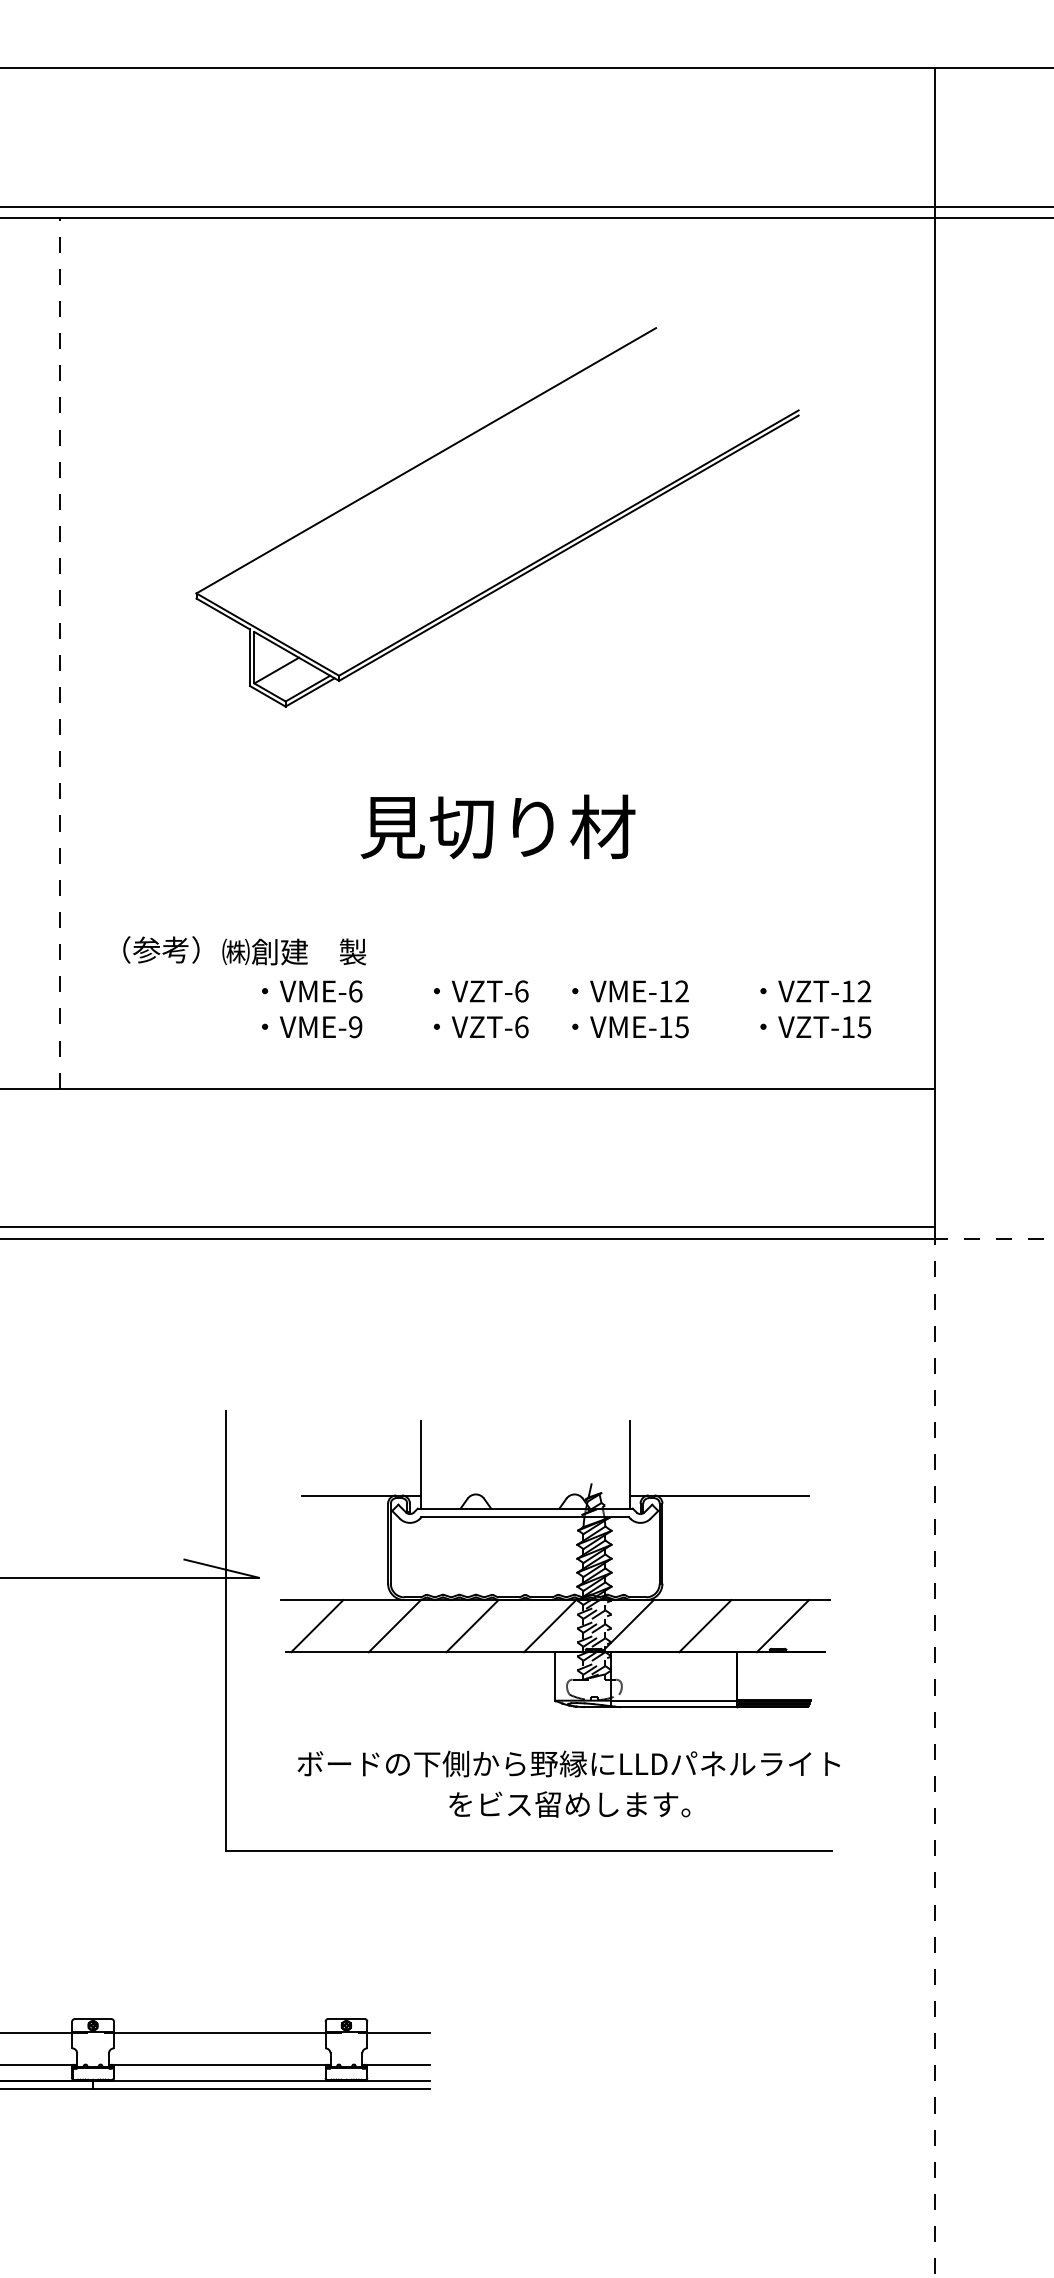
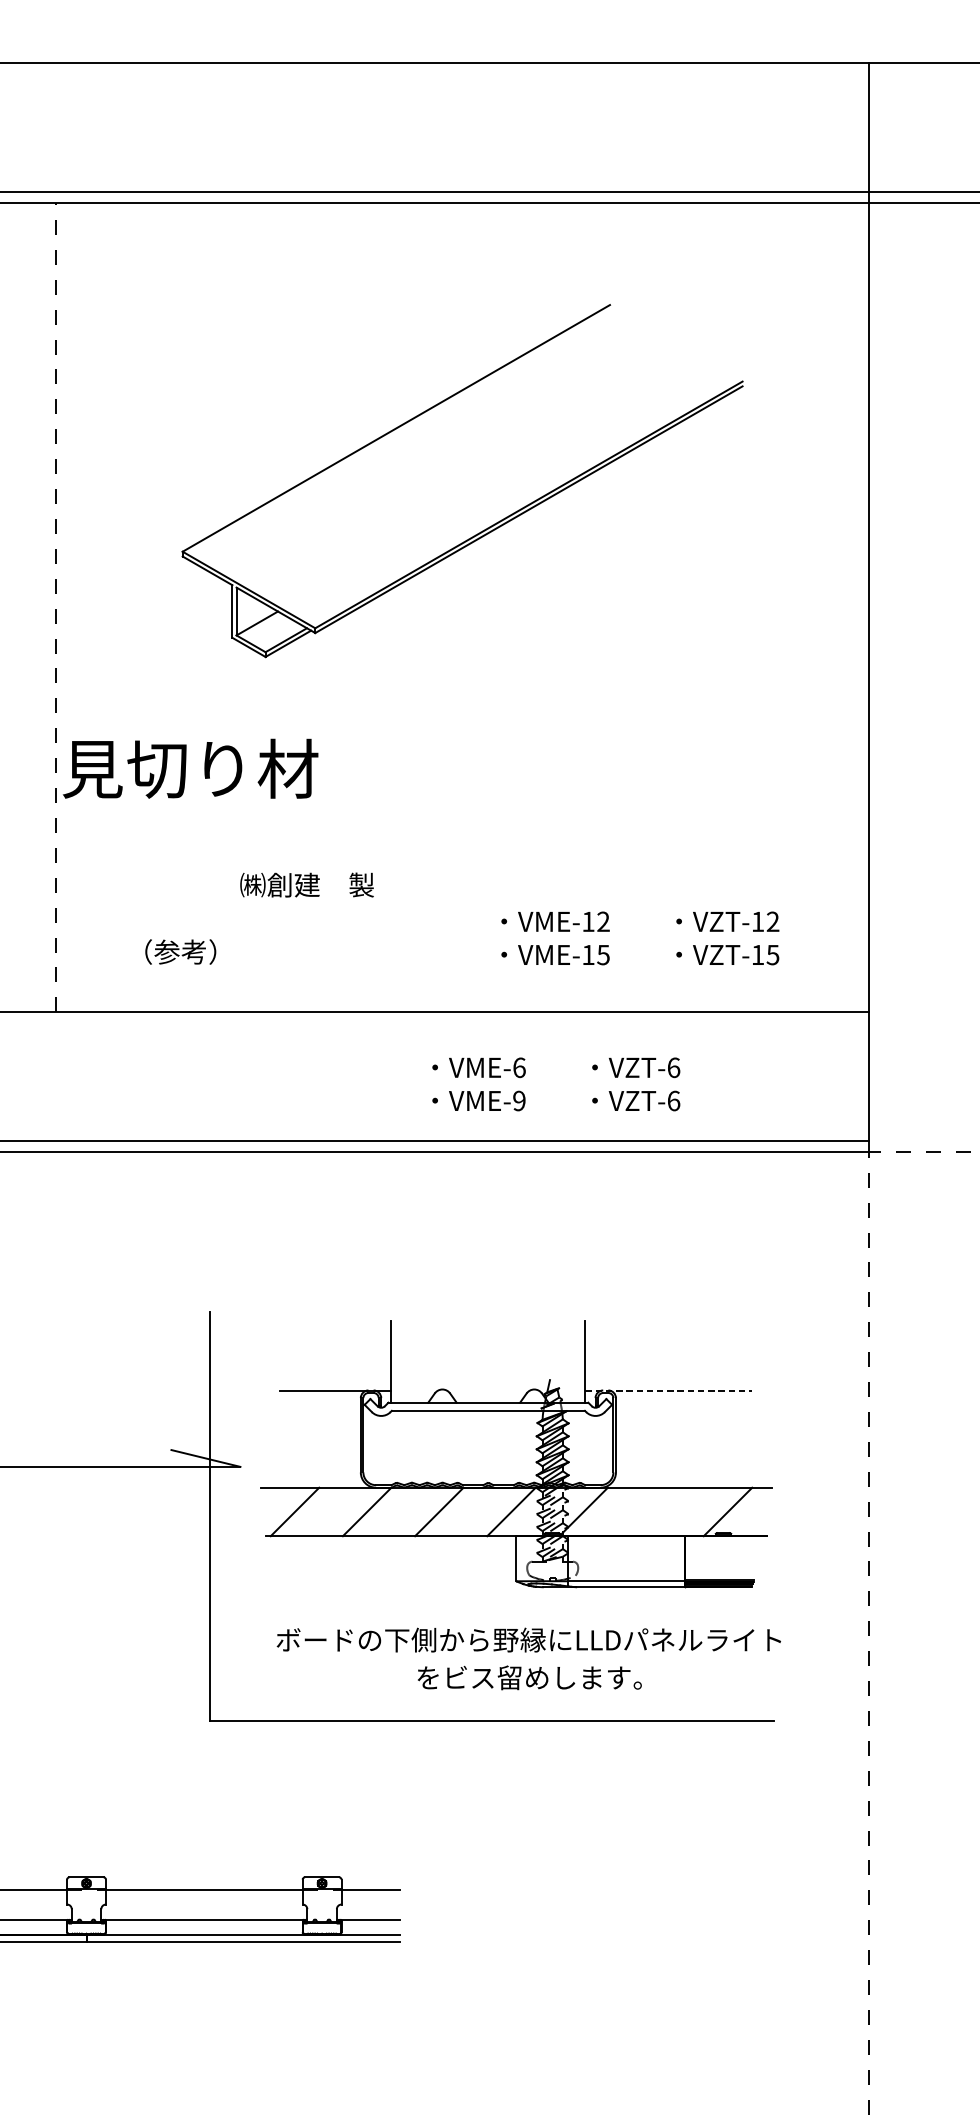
text: (497, 826) -> (190, 768), moved
text: (161, 949) -> (180, 951), moved
text: (294, 951) -> (307, 884), moved
text: (395, 1009) -> (556, 1084), moved
text: (721, 1009) -> (640, 938), moved
line: (719, 1495) -> (668, 1390), solid -> dashed
line: (705, 1626) -> (655, 1512), removed

